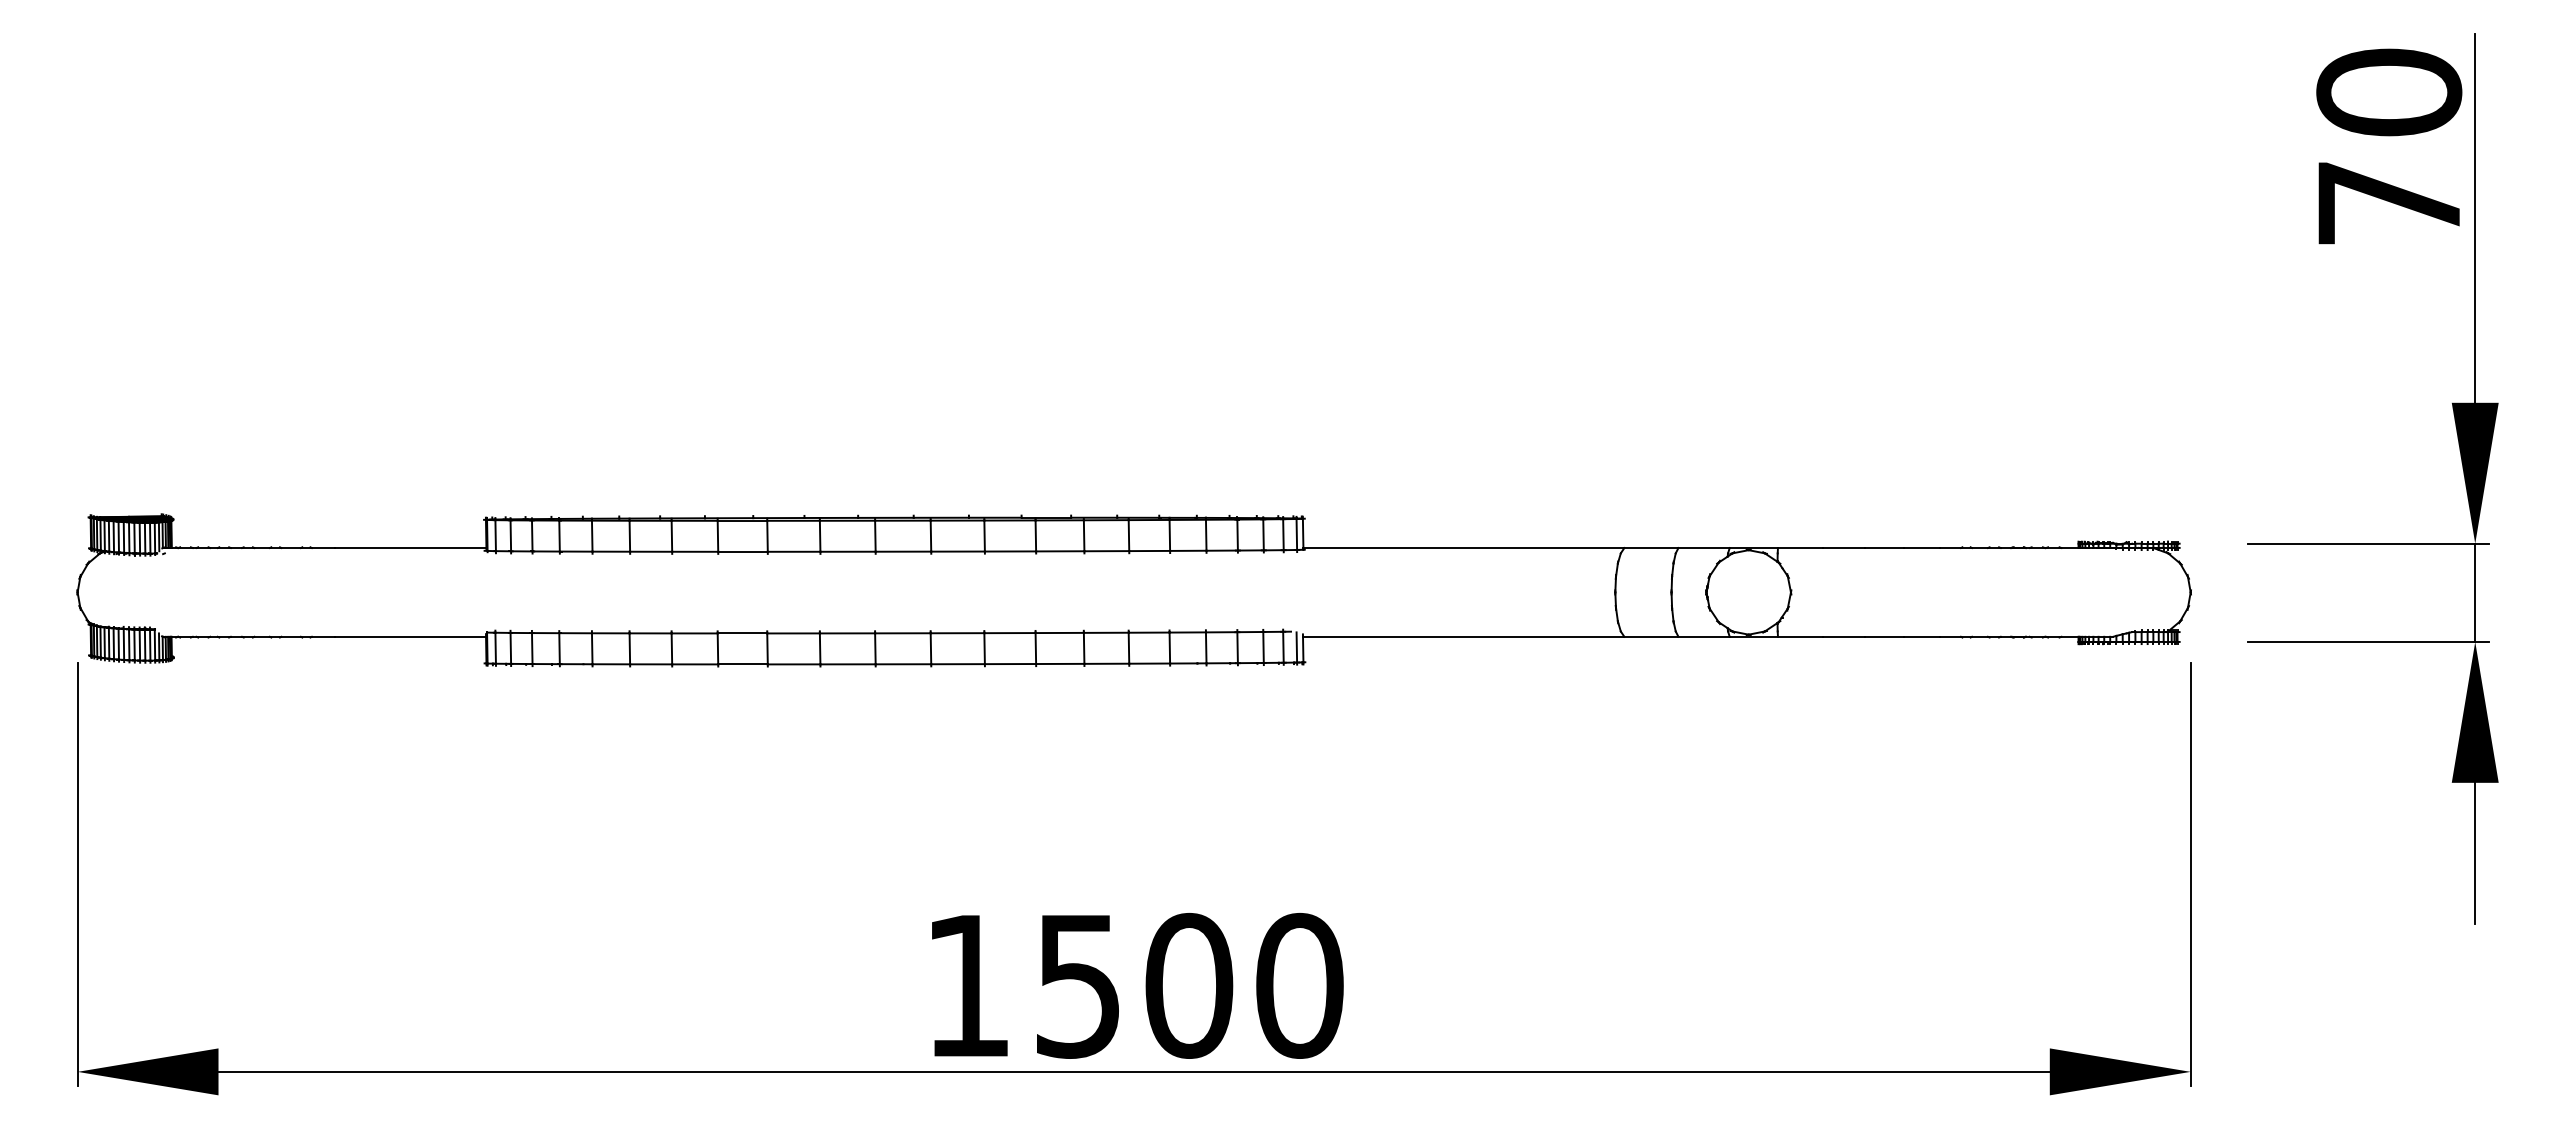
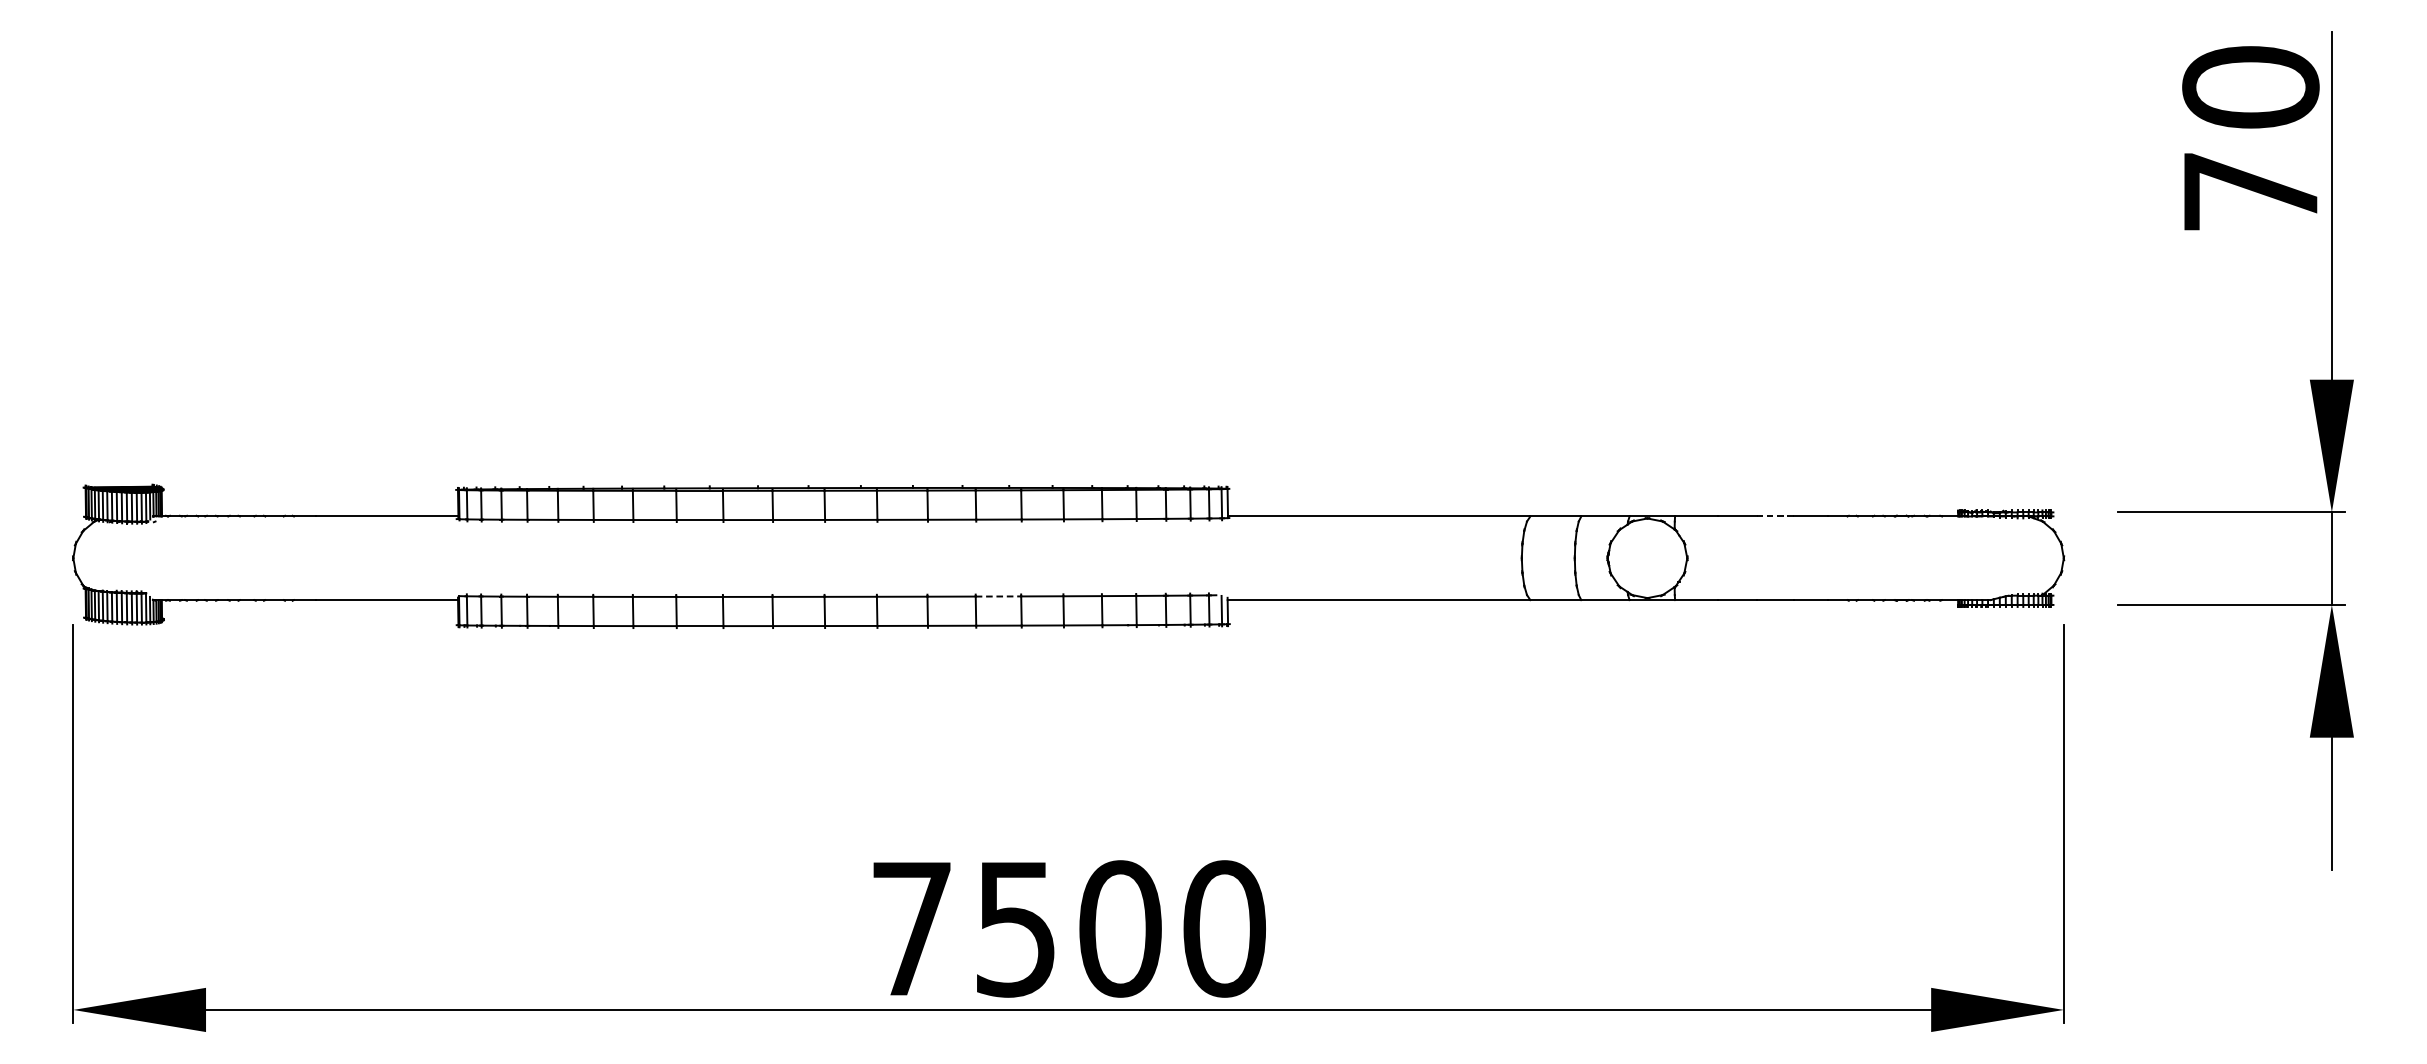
line: (1884, 548) -> (1775, 516), solid -> dashed
line: (1060, 632) -> (999, 596), solid -> dashed
text: (967, 985) -> (911, 928), 1500 -> 7500

